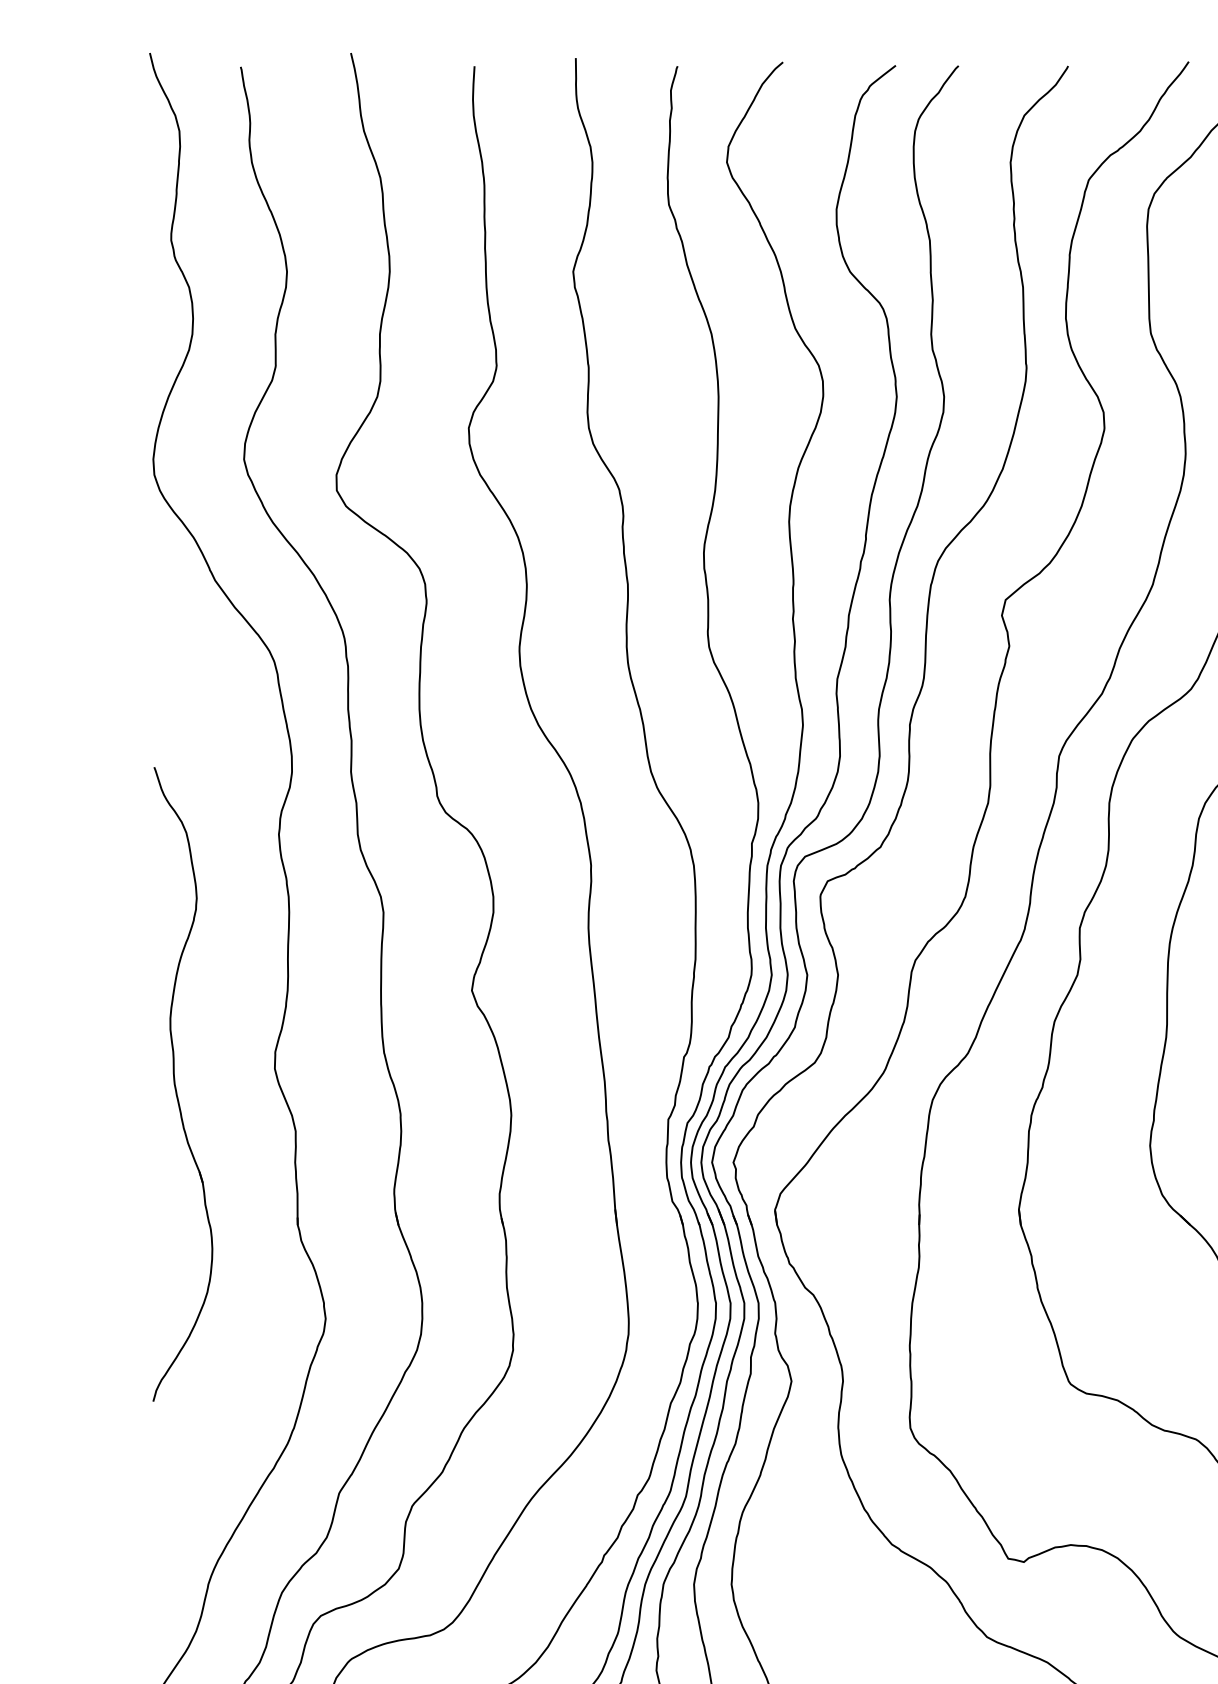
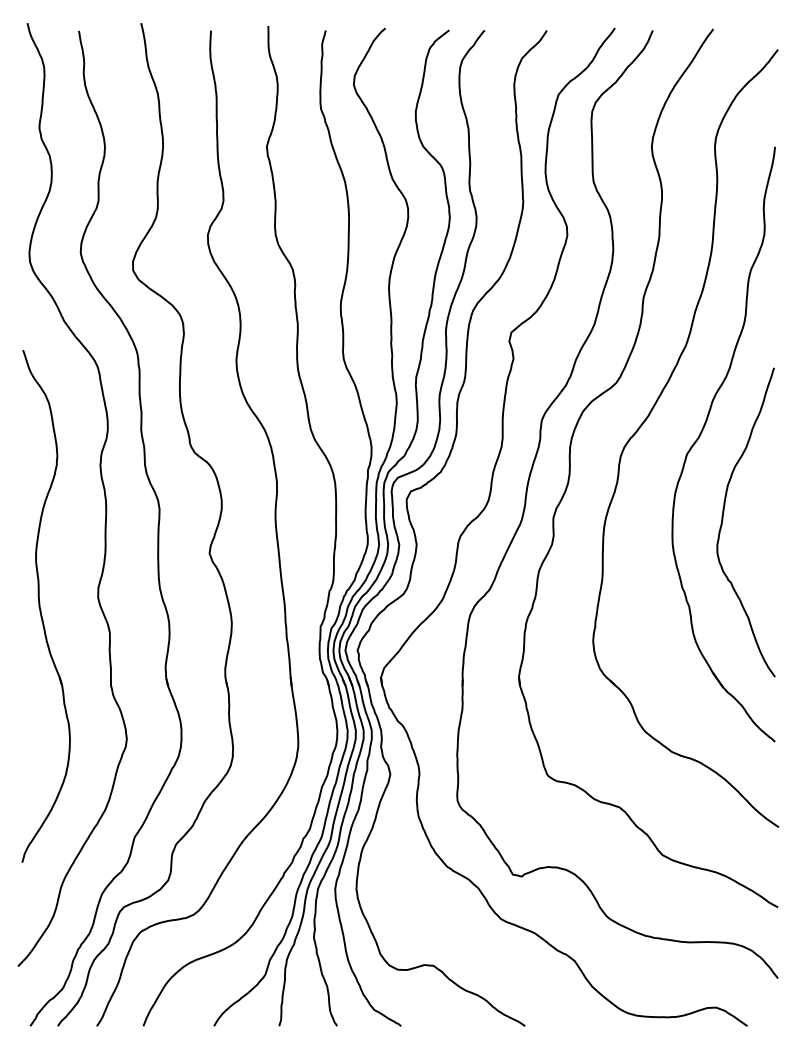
part: (181, 1084) -> (45, 606), size x1.43

